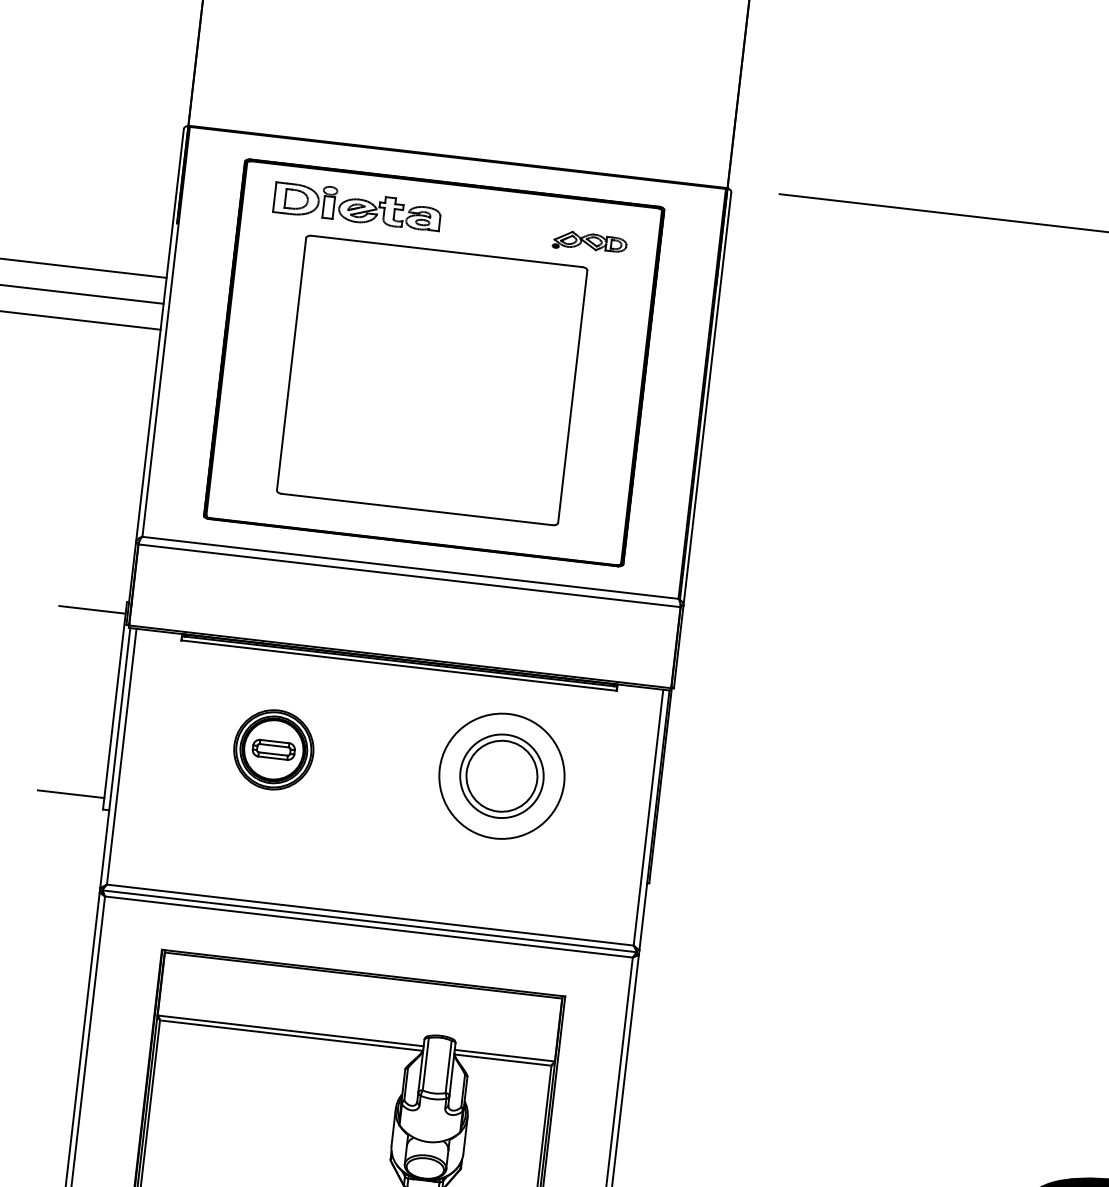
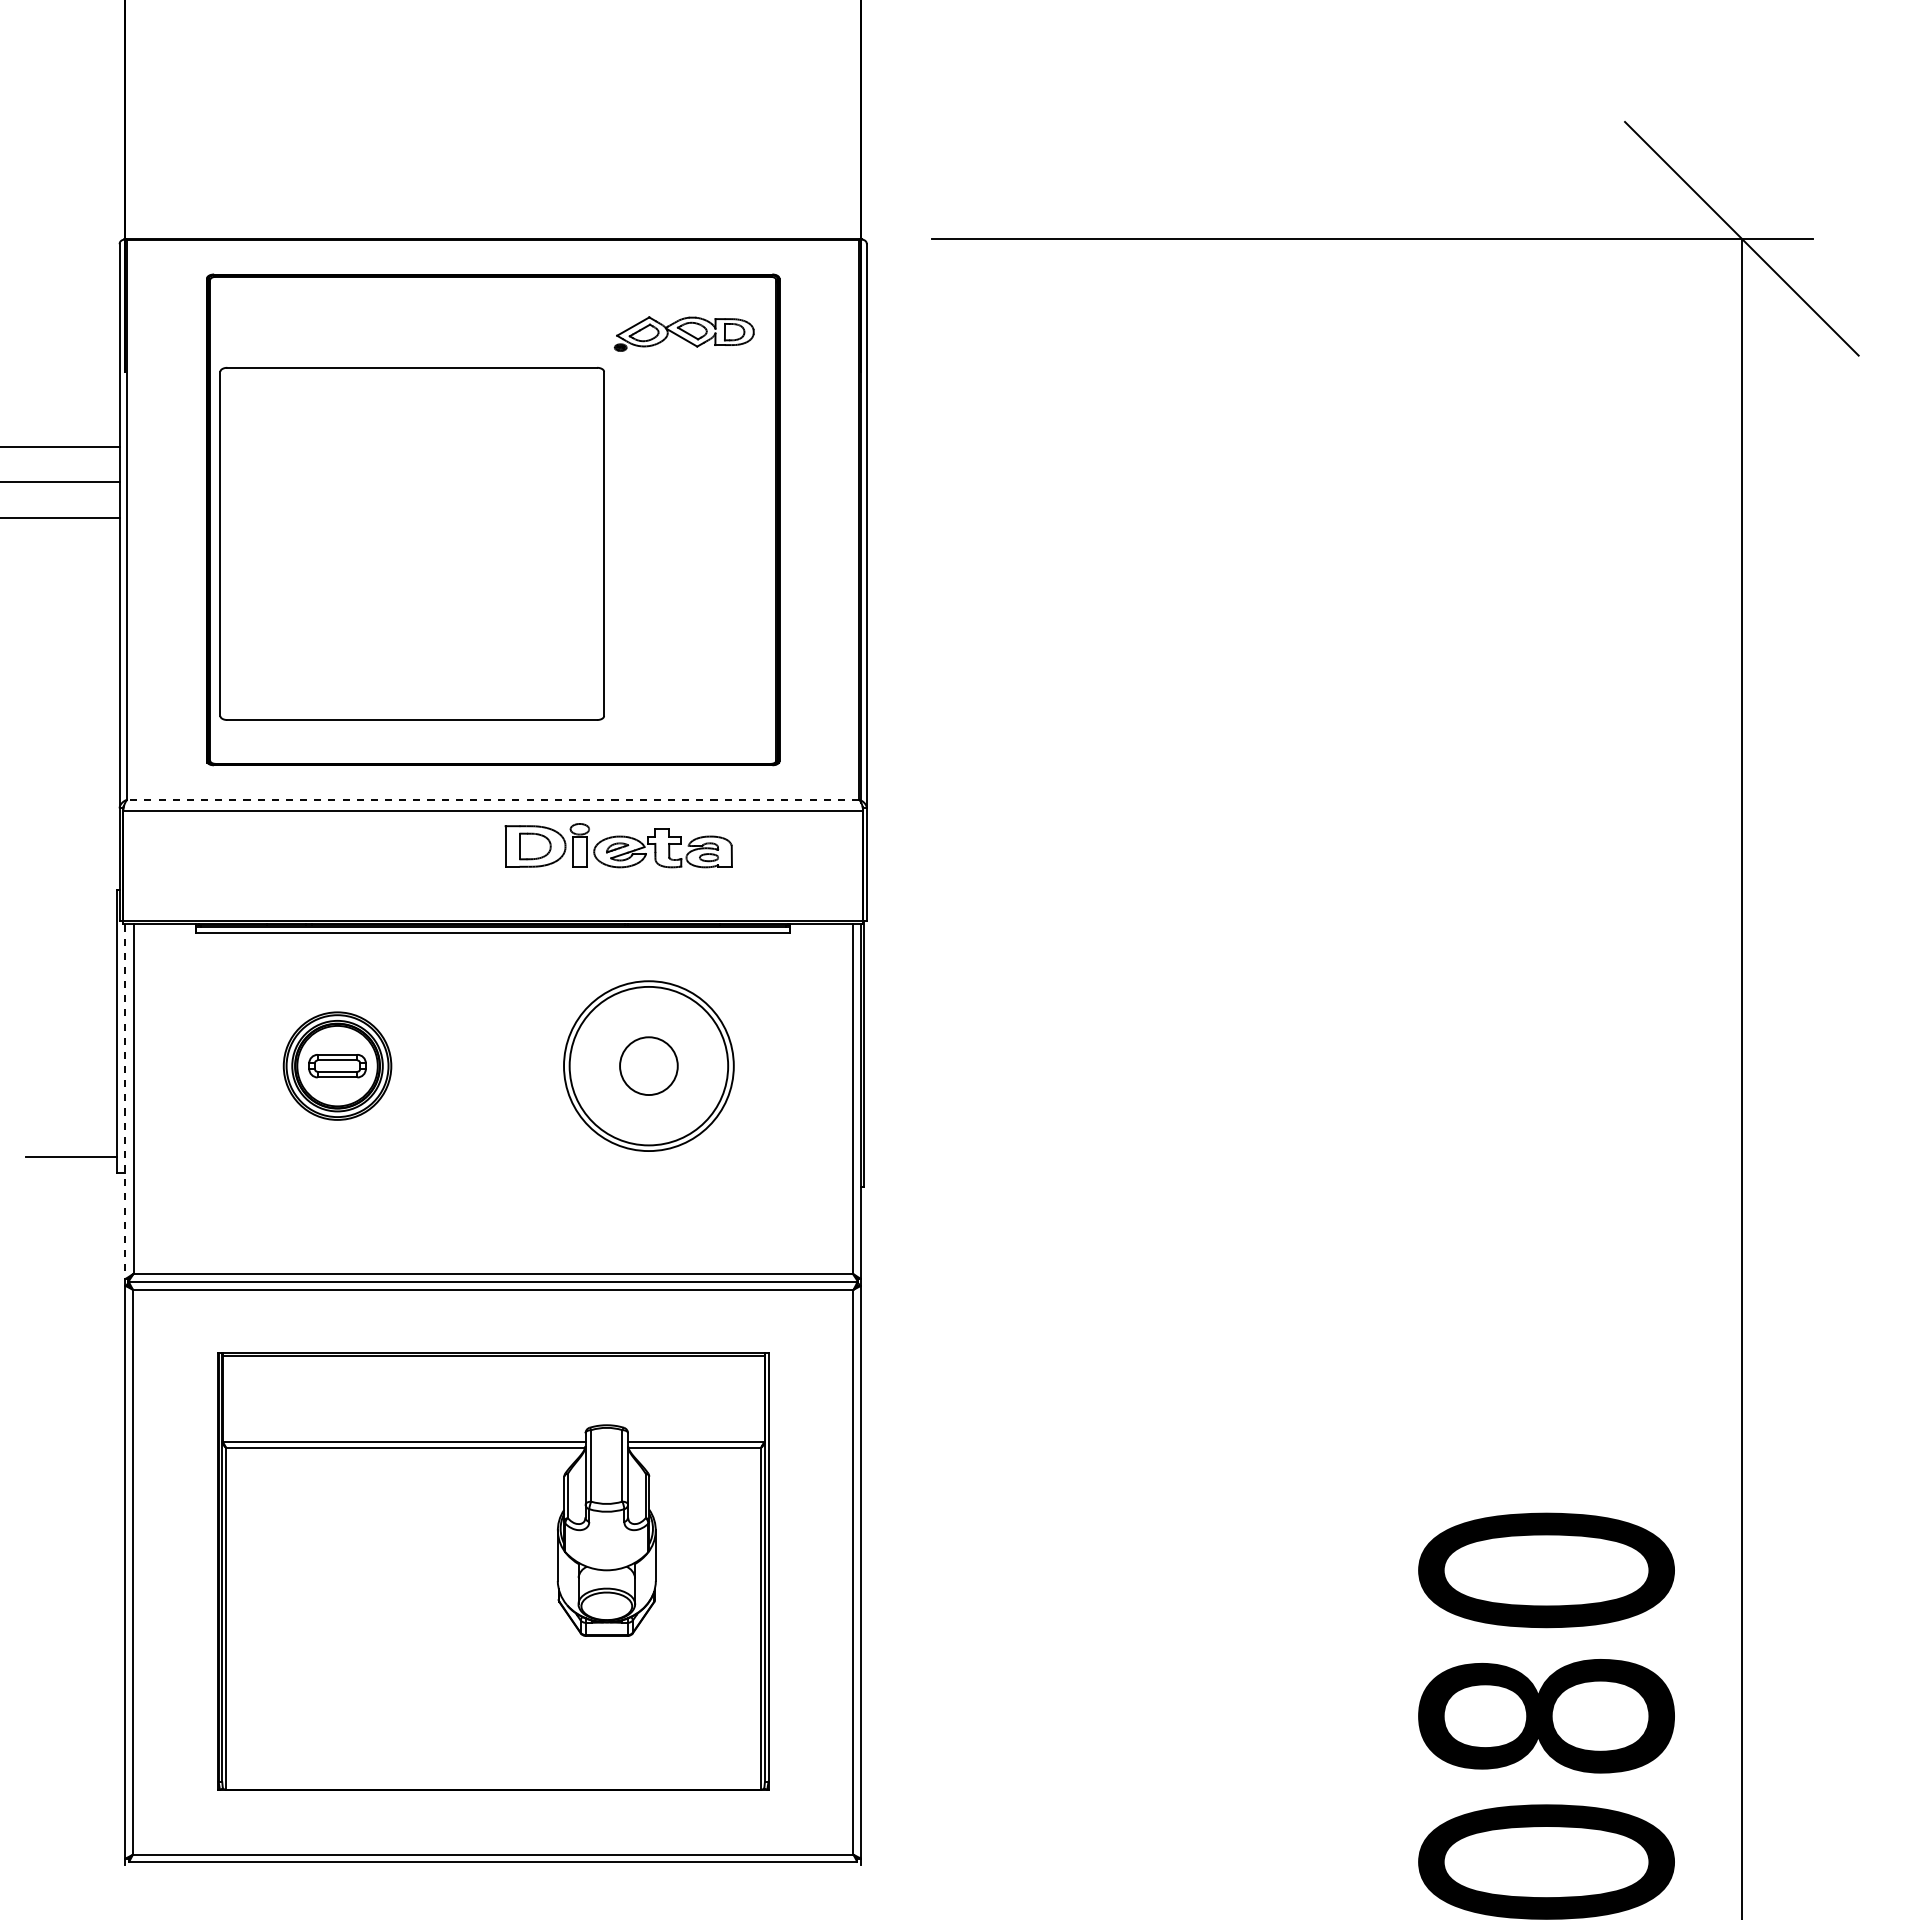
part: (357, 205) -> (618, 845), moved
part: (589, 242) -> (683, 333), size x1.4
part: (431, 380) -> (411, 543), moved
line: (410, 567) -> (493, 799), solid -> dashed
line: (92, 609) -> (71, 905), removed
line: (115, 758) -> (125, 1102), solid -> dashed
circle: (501, 775) -> (648, 1065), size x1.4
circle: (501, 776) -> (648, 1066), size x0.6

